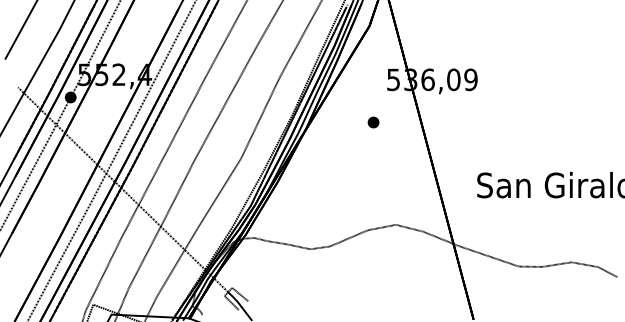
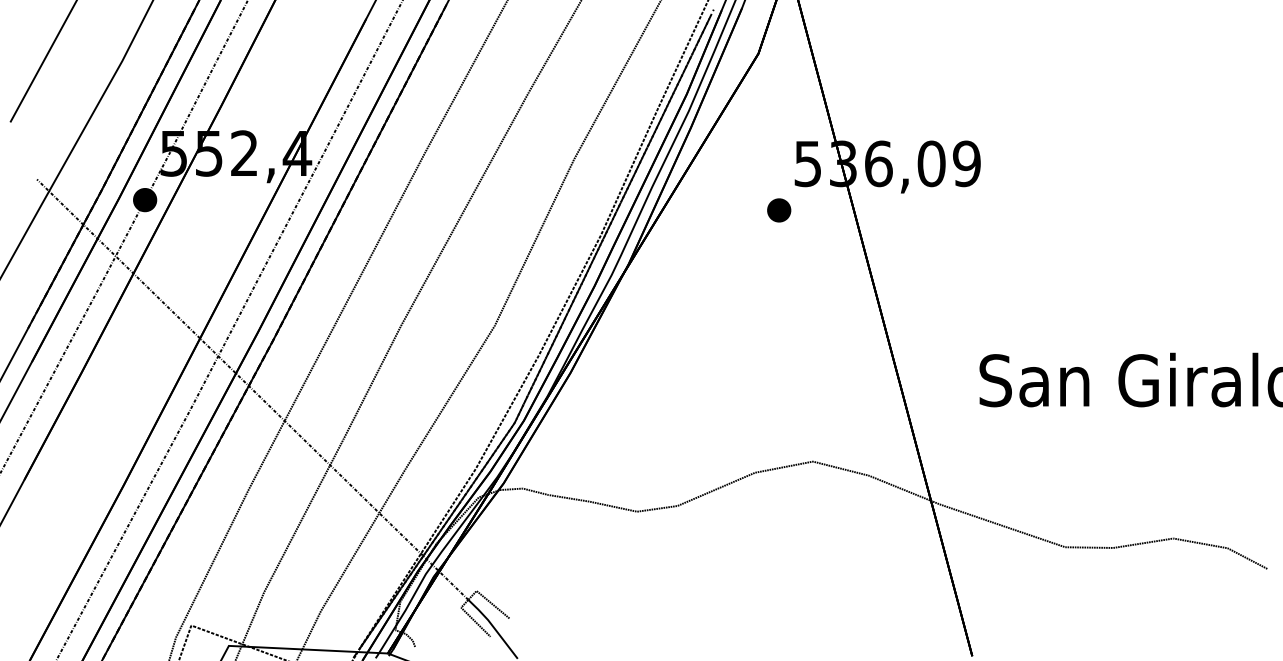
part: (373, 122) -> (779, 210), moved

